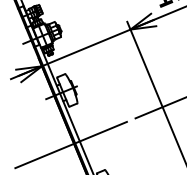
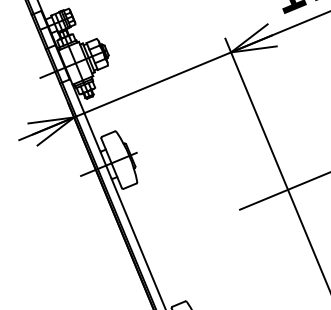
line: (70, 144) -> (124, 256), removed

